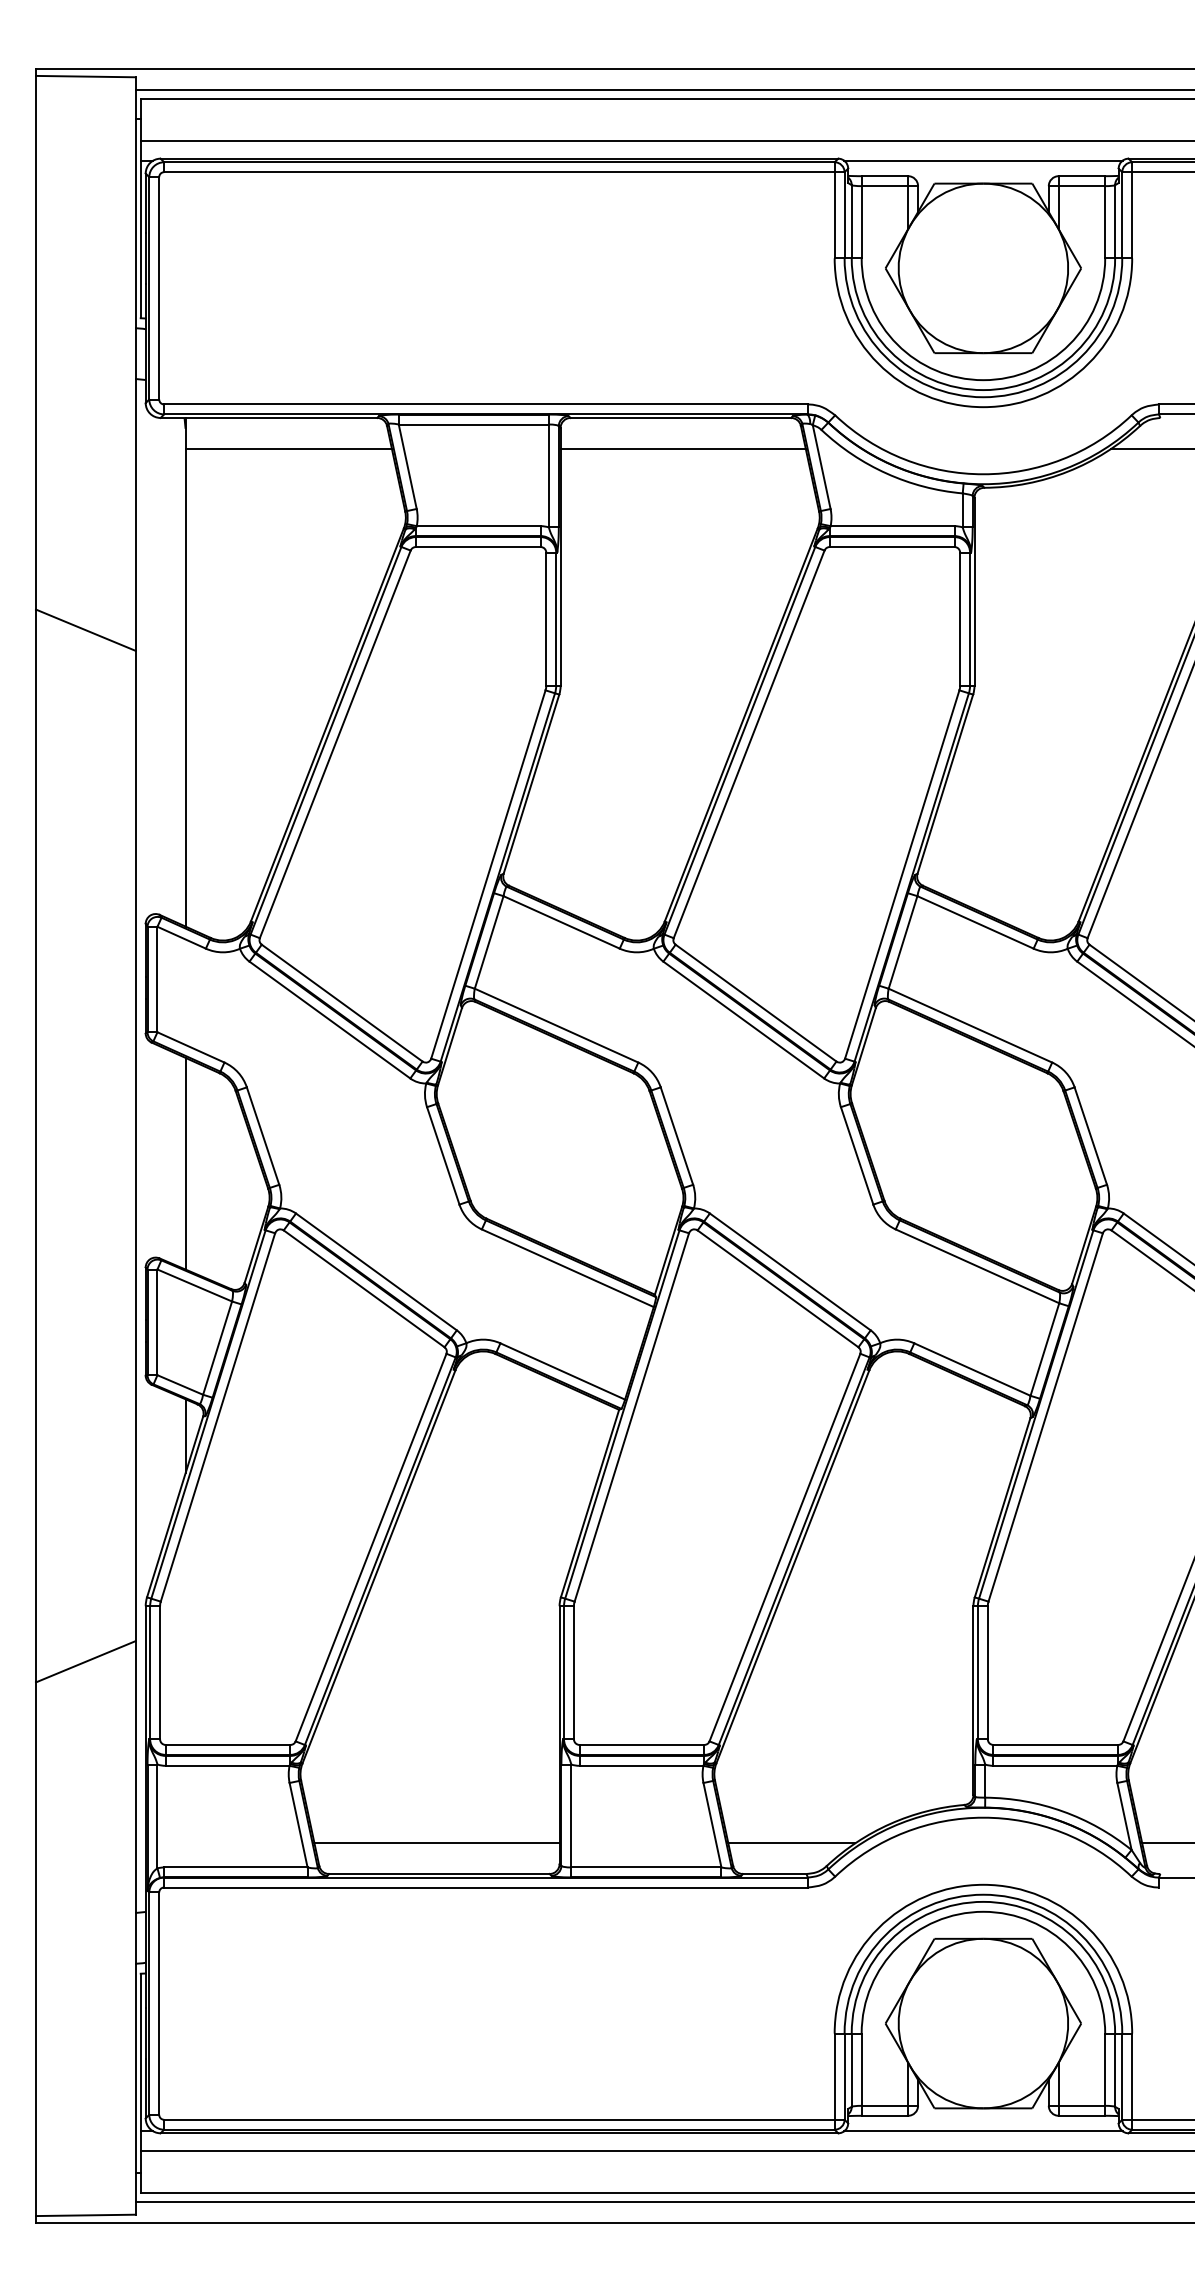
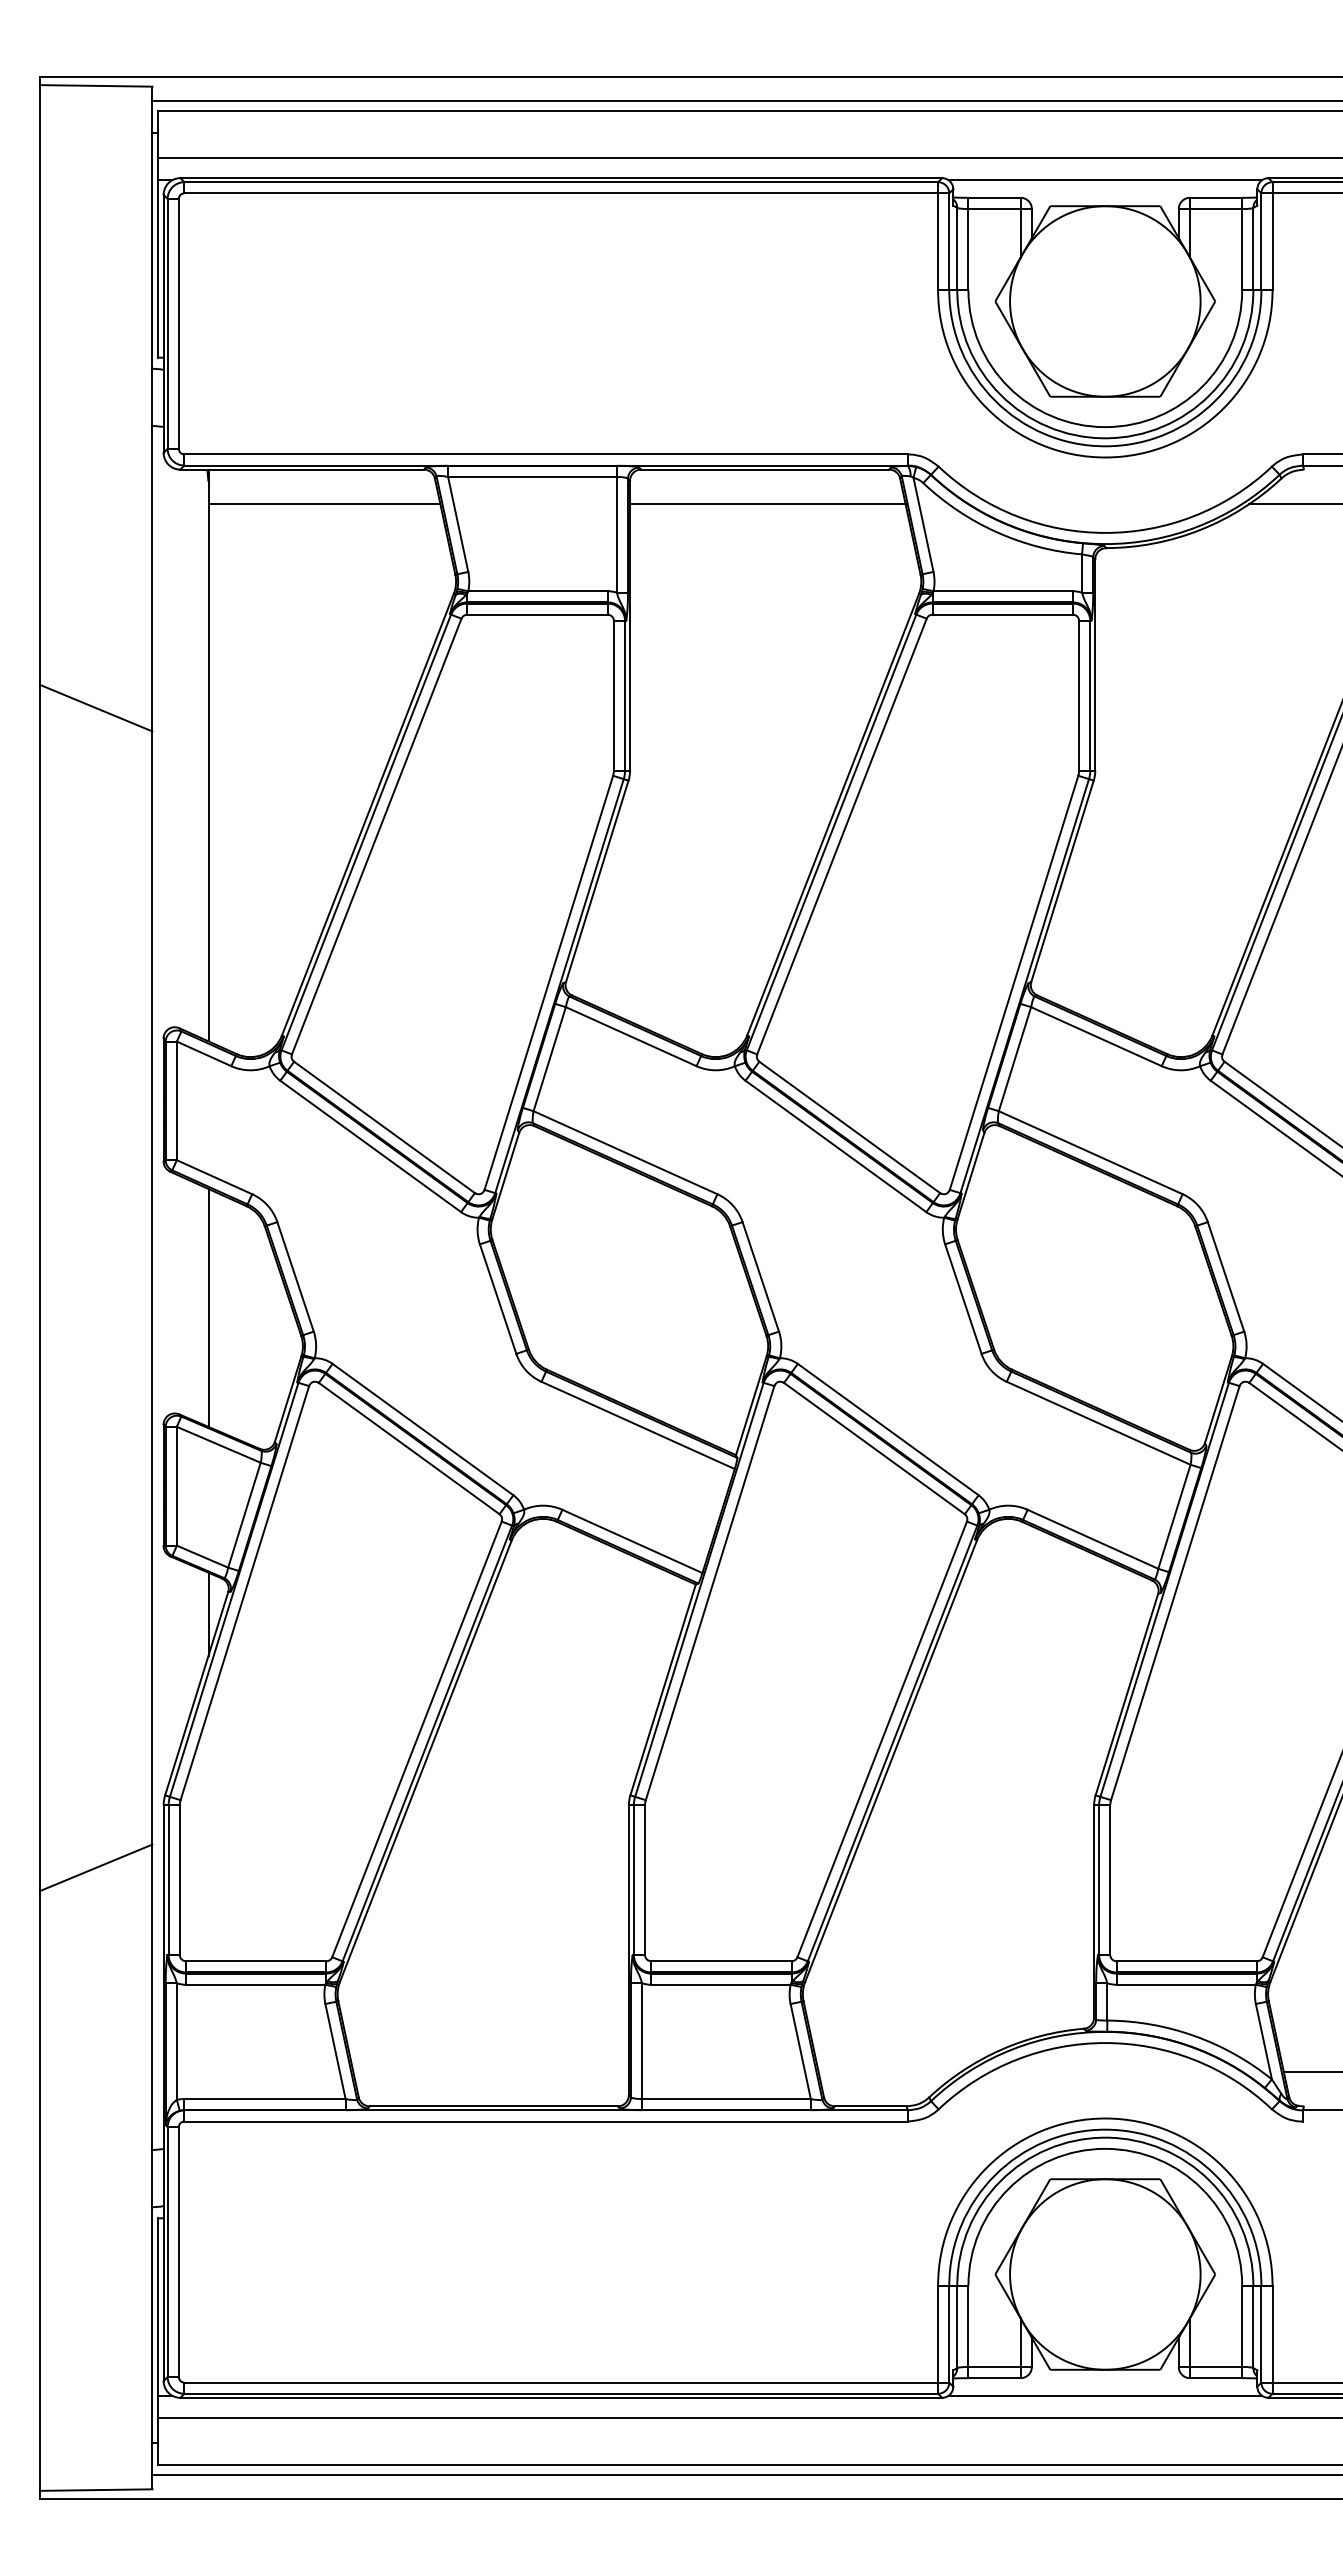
line: (436, 1843) -> (490, 2071), removed
line: (791, 1843) -> (889, 2071), removed

